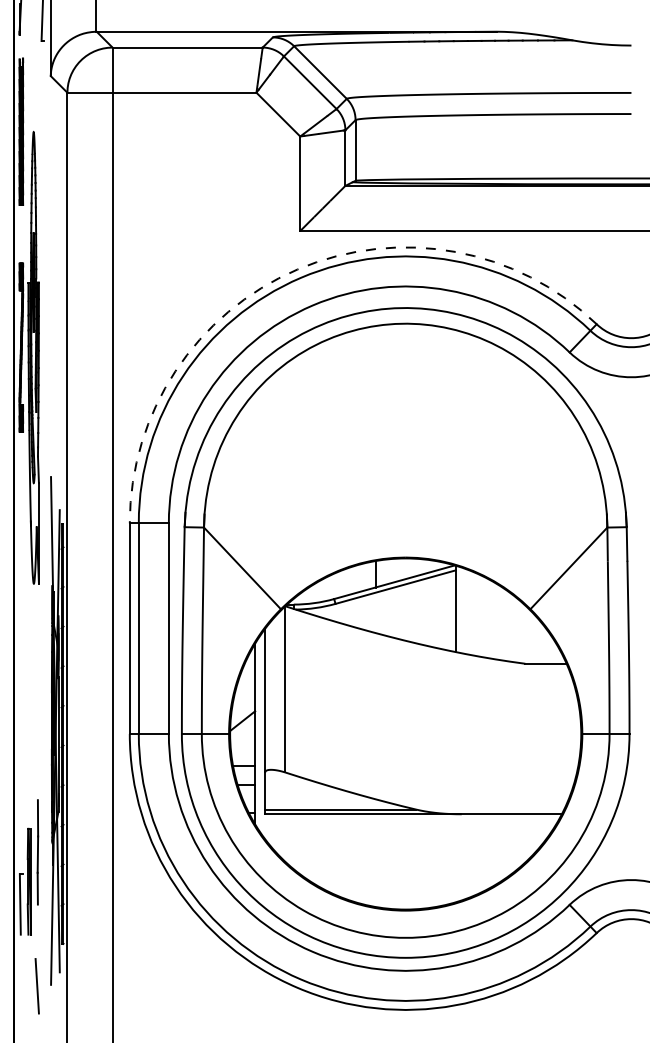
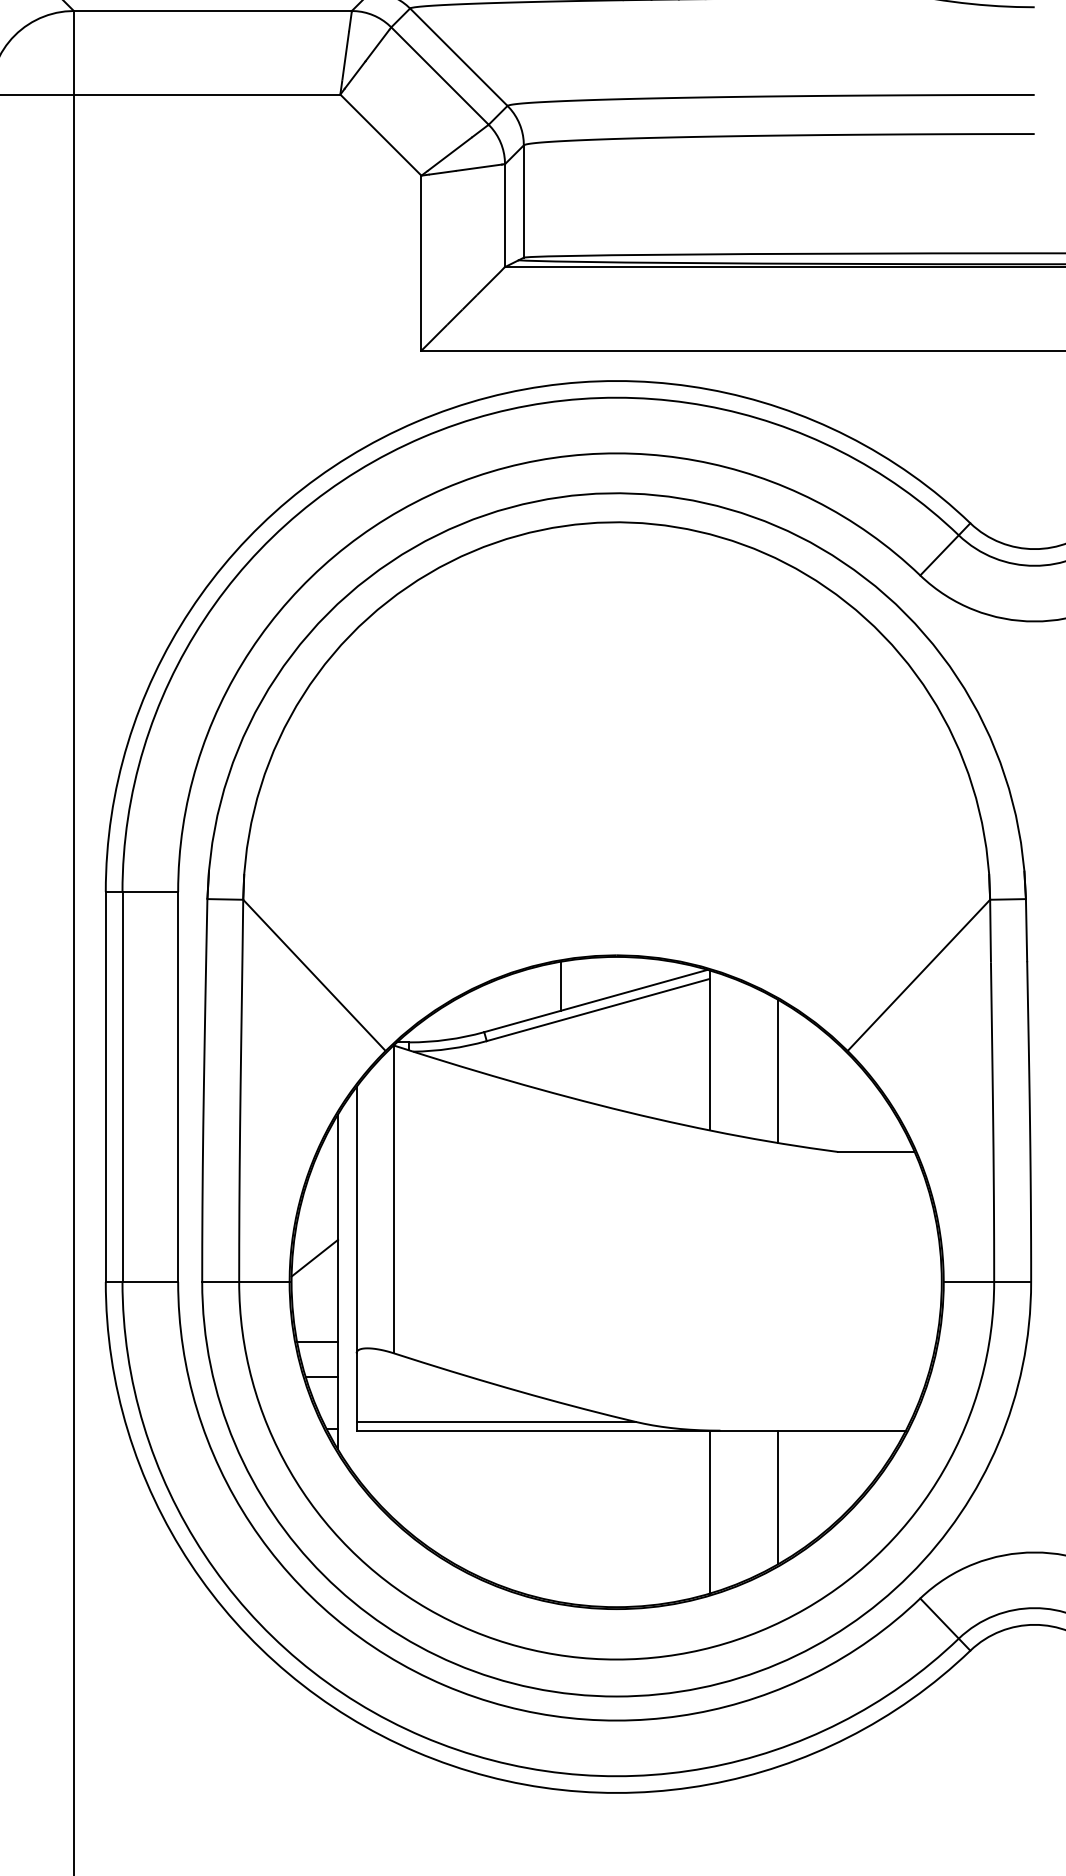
arc: (297, 269) -> (416, 421), dashed -> solid
line: (492, 619) -> (777, 1070), added
line: (492, 850) -> (777, 1497), added
line: (455, 858) -> (708, 1512), added

